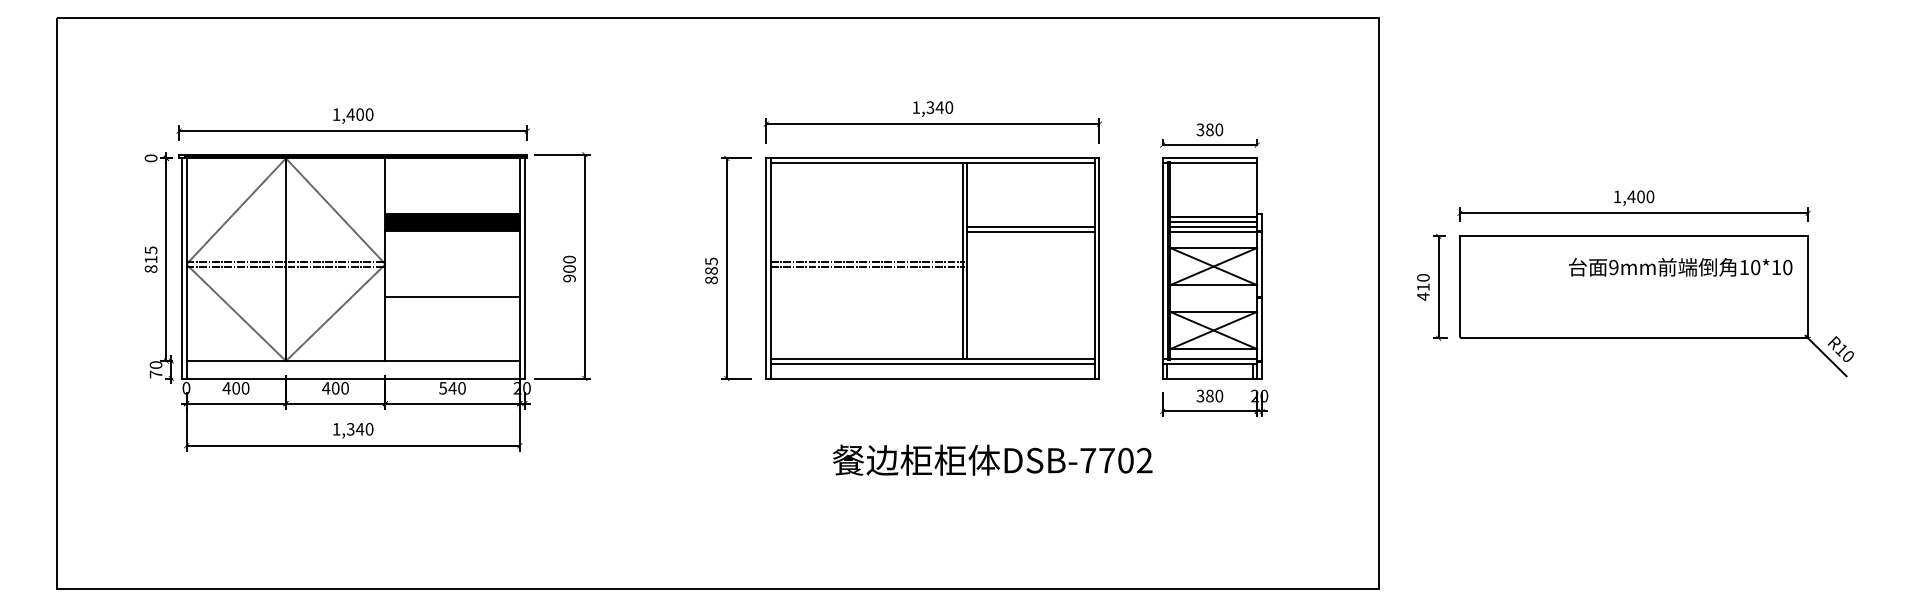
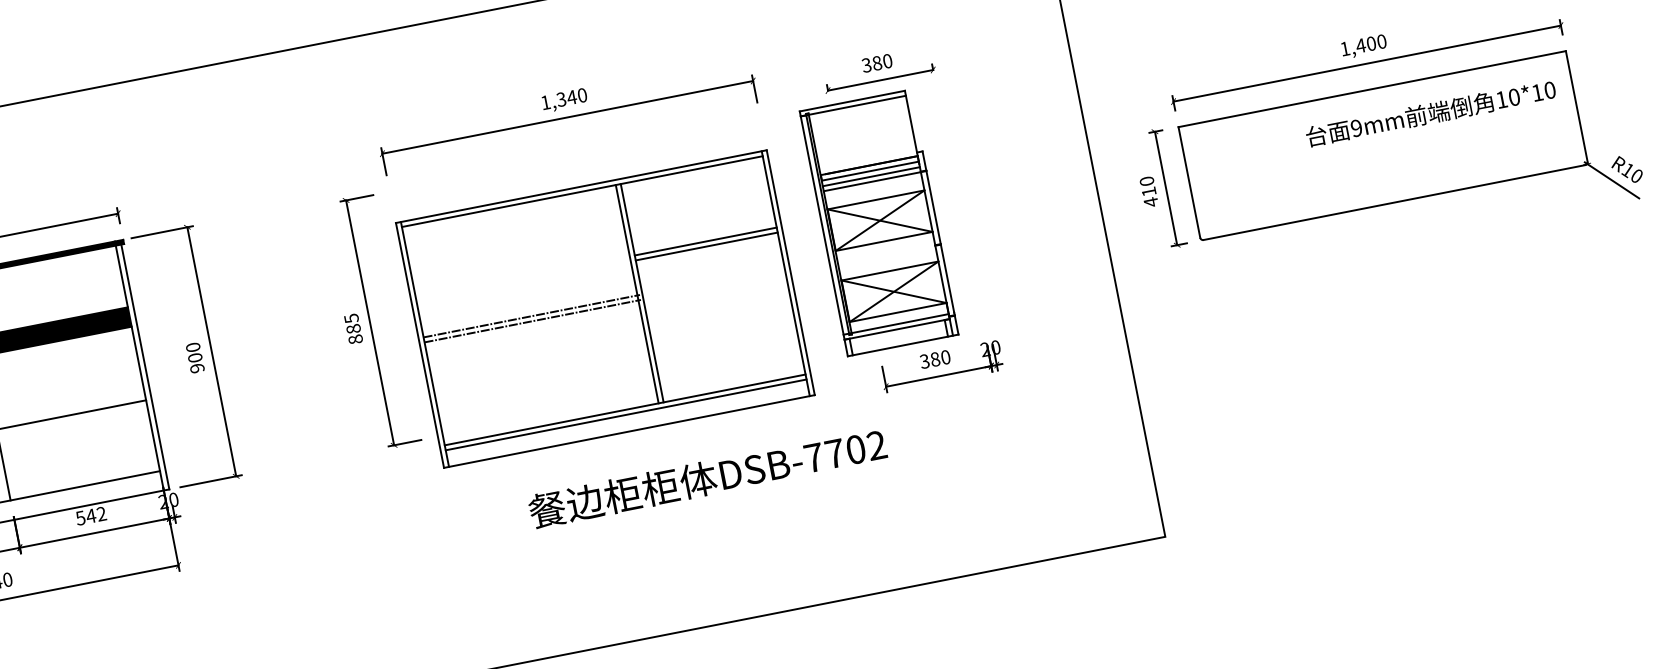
part: (932, 268) -> (605, 309), moved
part: (1212, 268) -> (879, 223), moved
text: (461, 388) -> (101, 514), 540 -> 542

